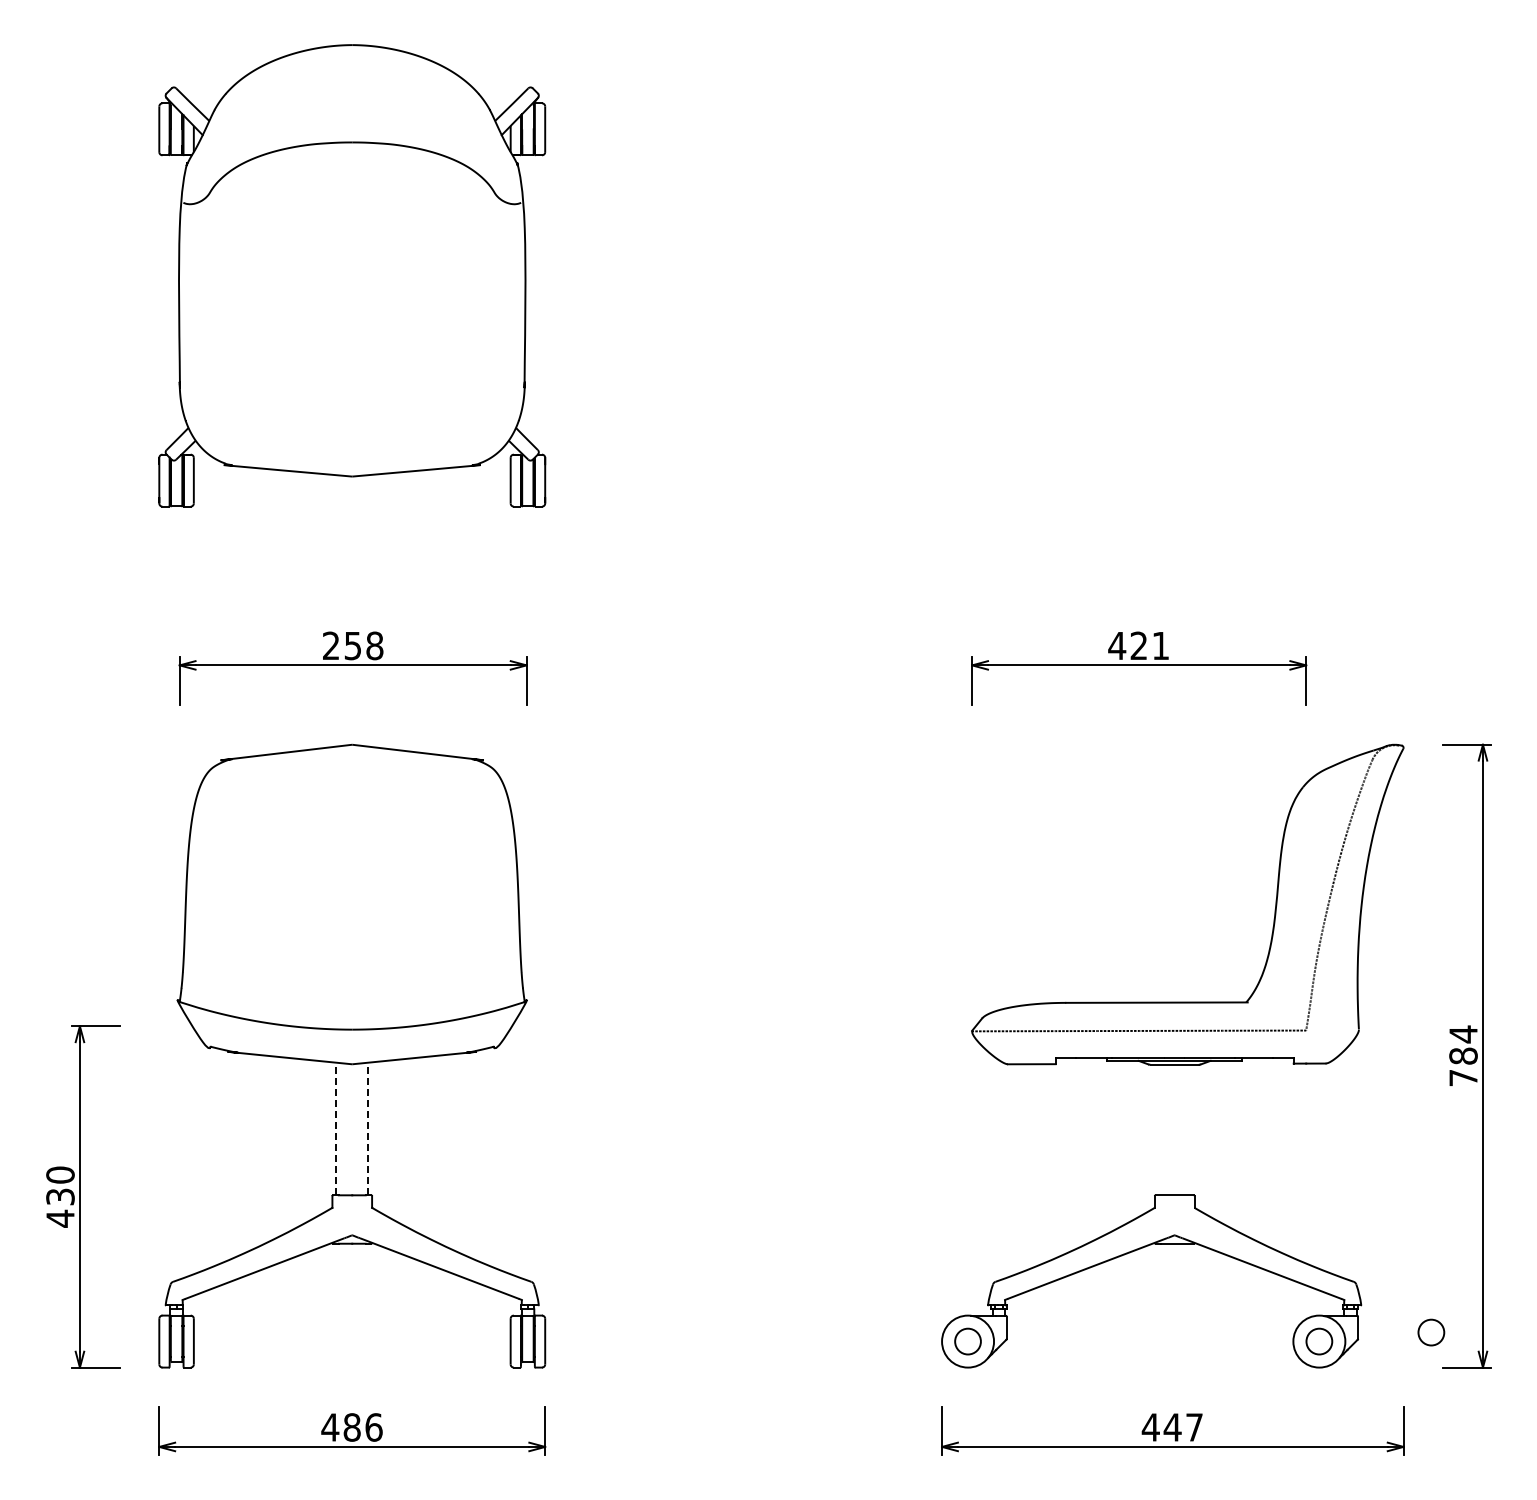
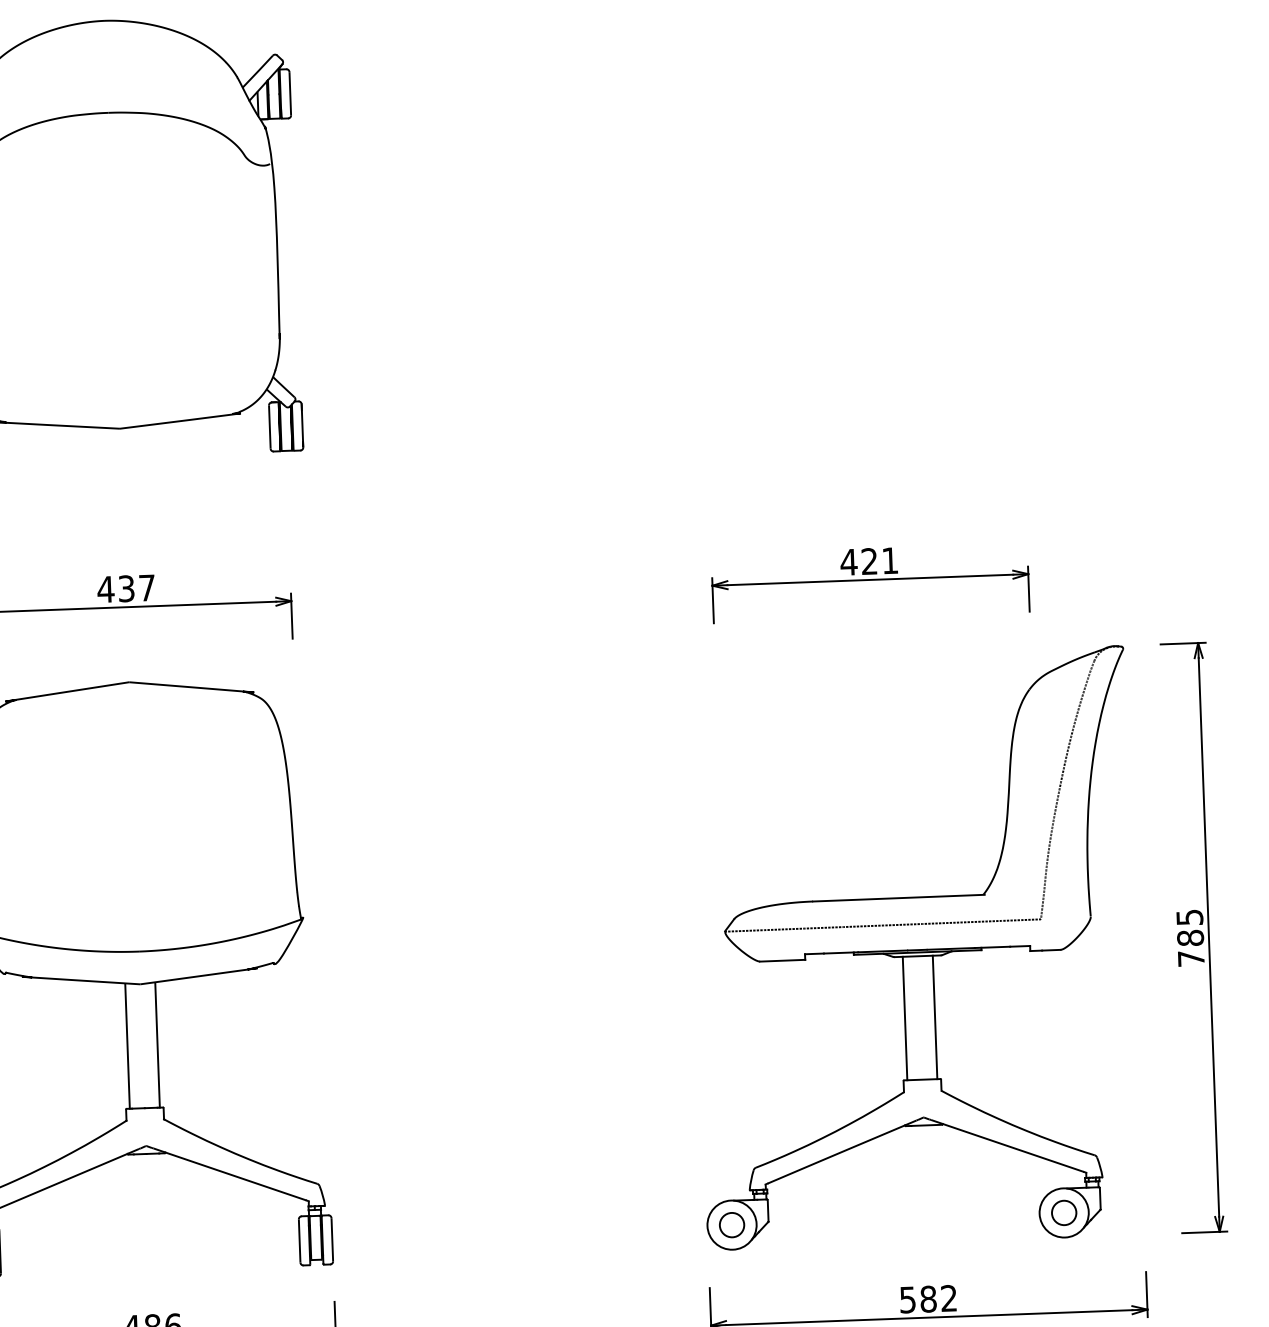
text: (352, 645) -> (126, 588), 258 -> 437
text: (1463, 1034) -> (1189, 917), 784 -> 785
line: (336, 1129) -> (127, 1046), dashed -> solid
line: (368, 1129) -> (157, 1045), dashed -> solid
line: (1158, 1129) -> (904, 1018), added
line: (1190, 1129) -> (935, 1016), added
circle: (1431, 1332) -> (1169, 1200), removed
text: (1171, 1427) -> (927, 1299), 447 -> 582

